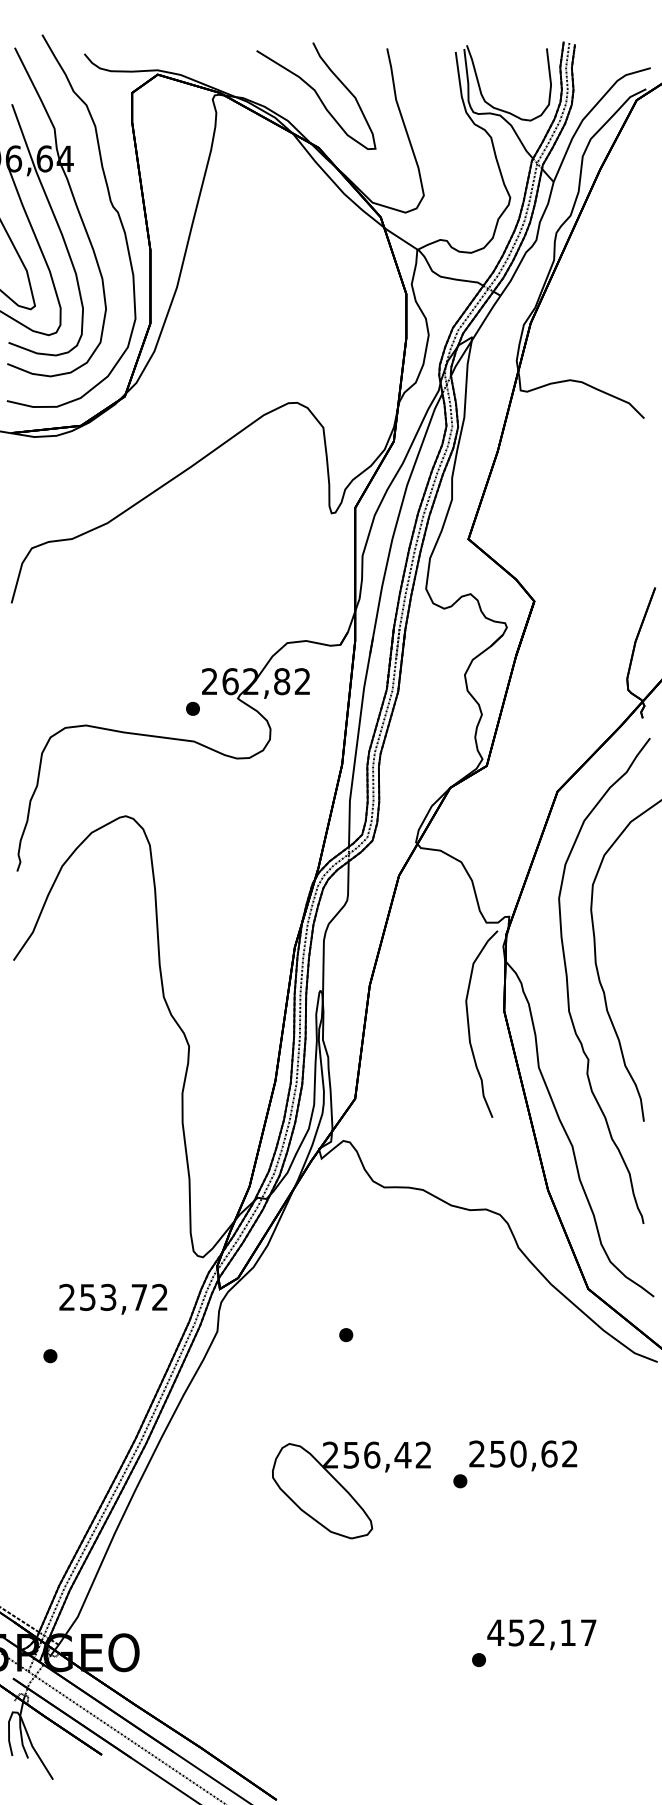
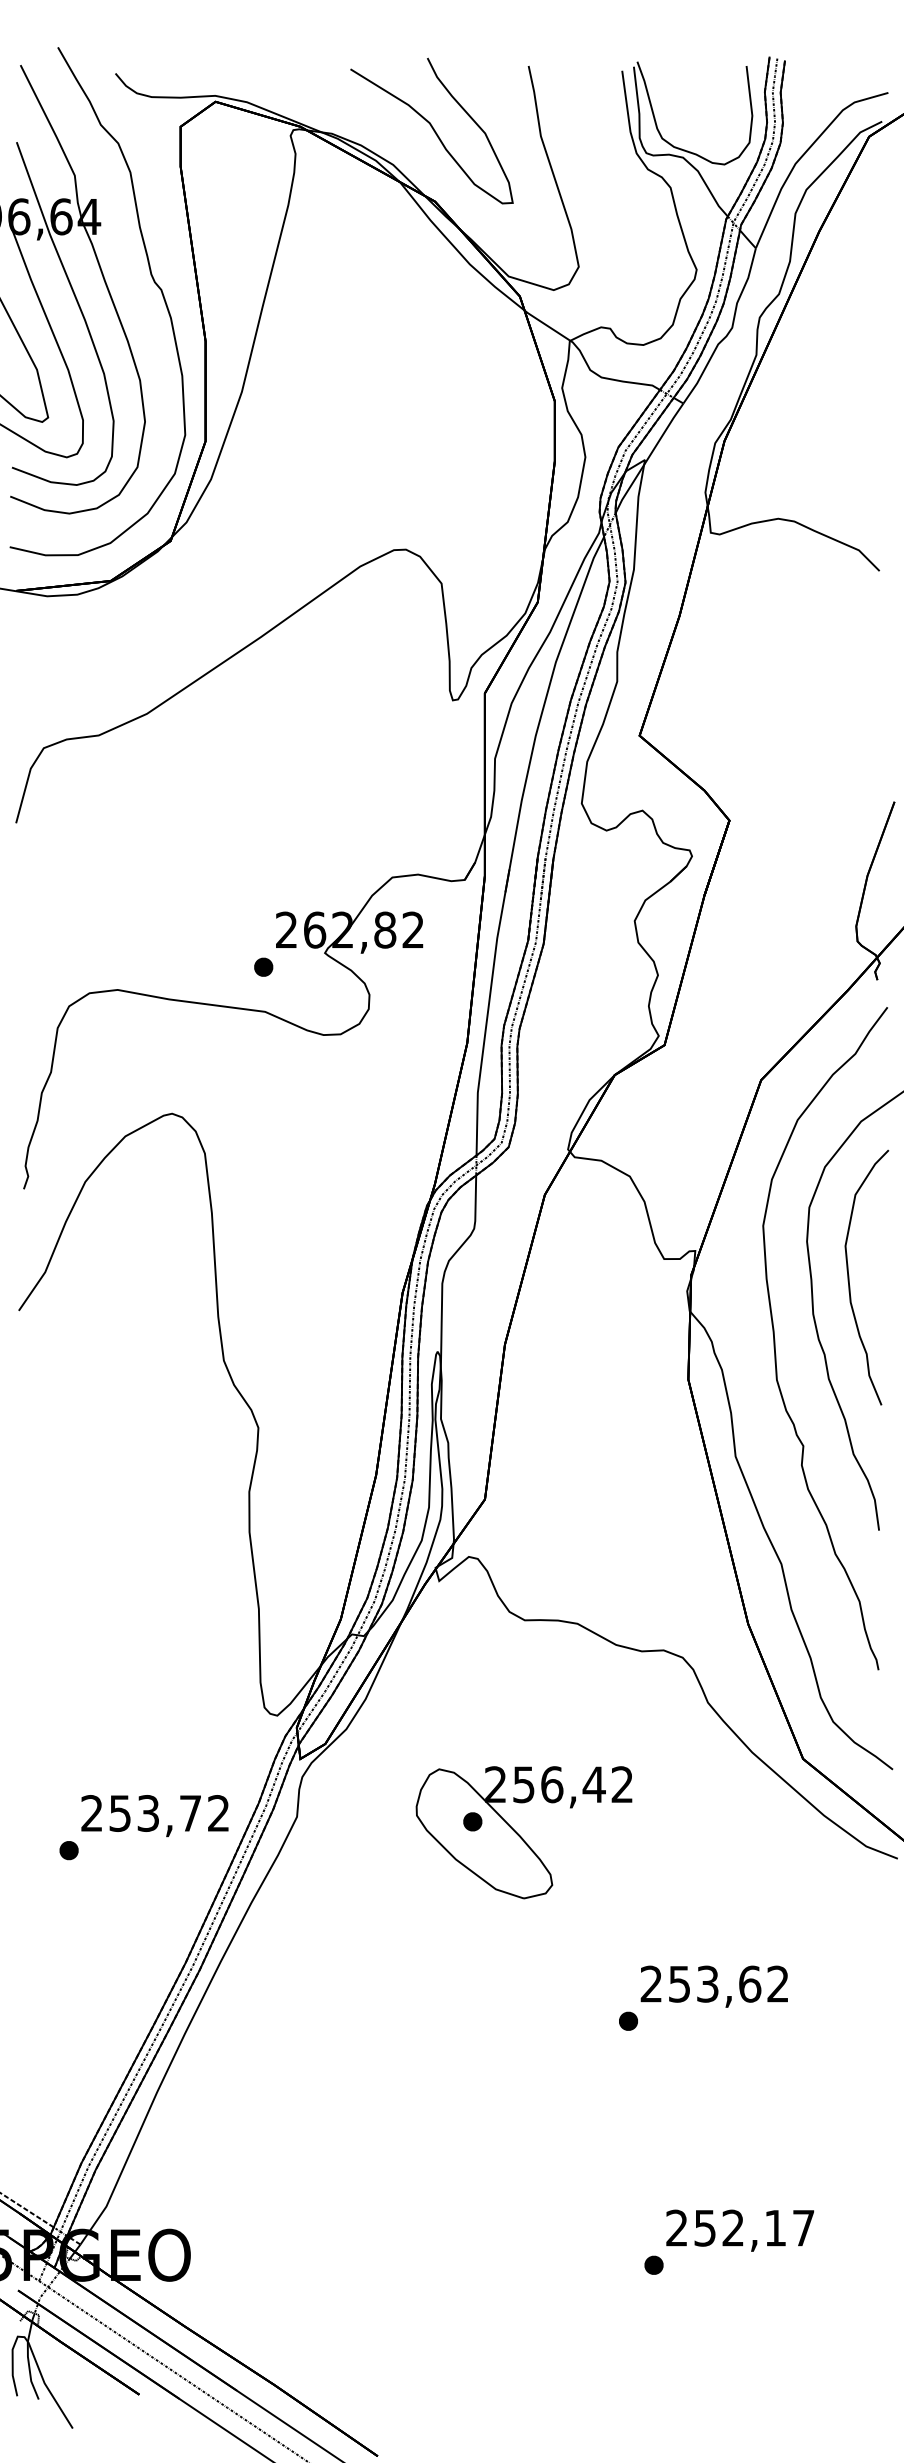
curve: (469, 1024) -> (849, 1277), moved
text: (112, 1299) -> (154, 1816), moved
text: (518, 1453) -> (707, 1983), 250,62 -> 253,62
part: (351, 1490) -> (523, 1832), moved
text: (495, 1632) -> (676, 2227), 452,17 -> 252,17

